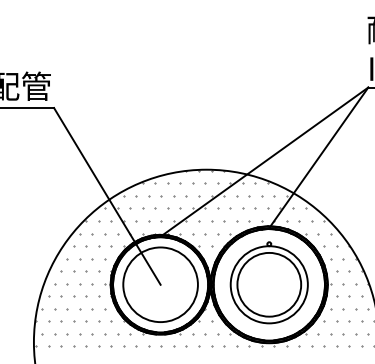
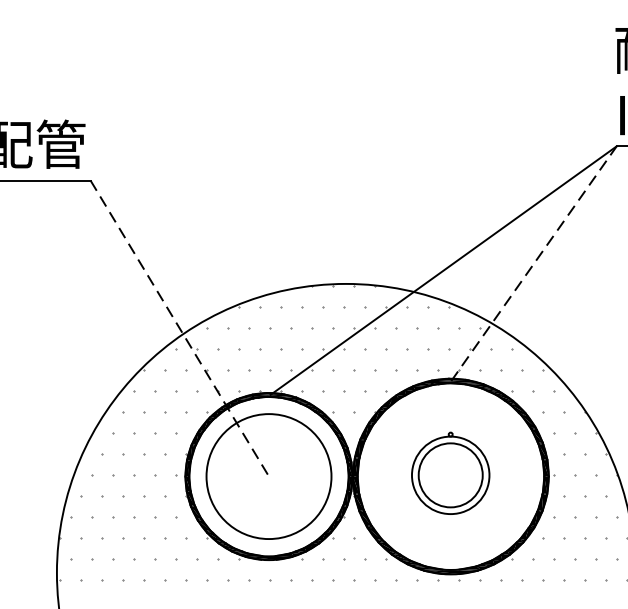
line: (318, 157) -> (533, 263), solid -> dashed
line: (107, 196) -> (180, 328), solid -> dashed
part: (268, 282) -> (449, 472), size x0.6

